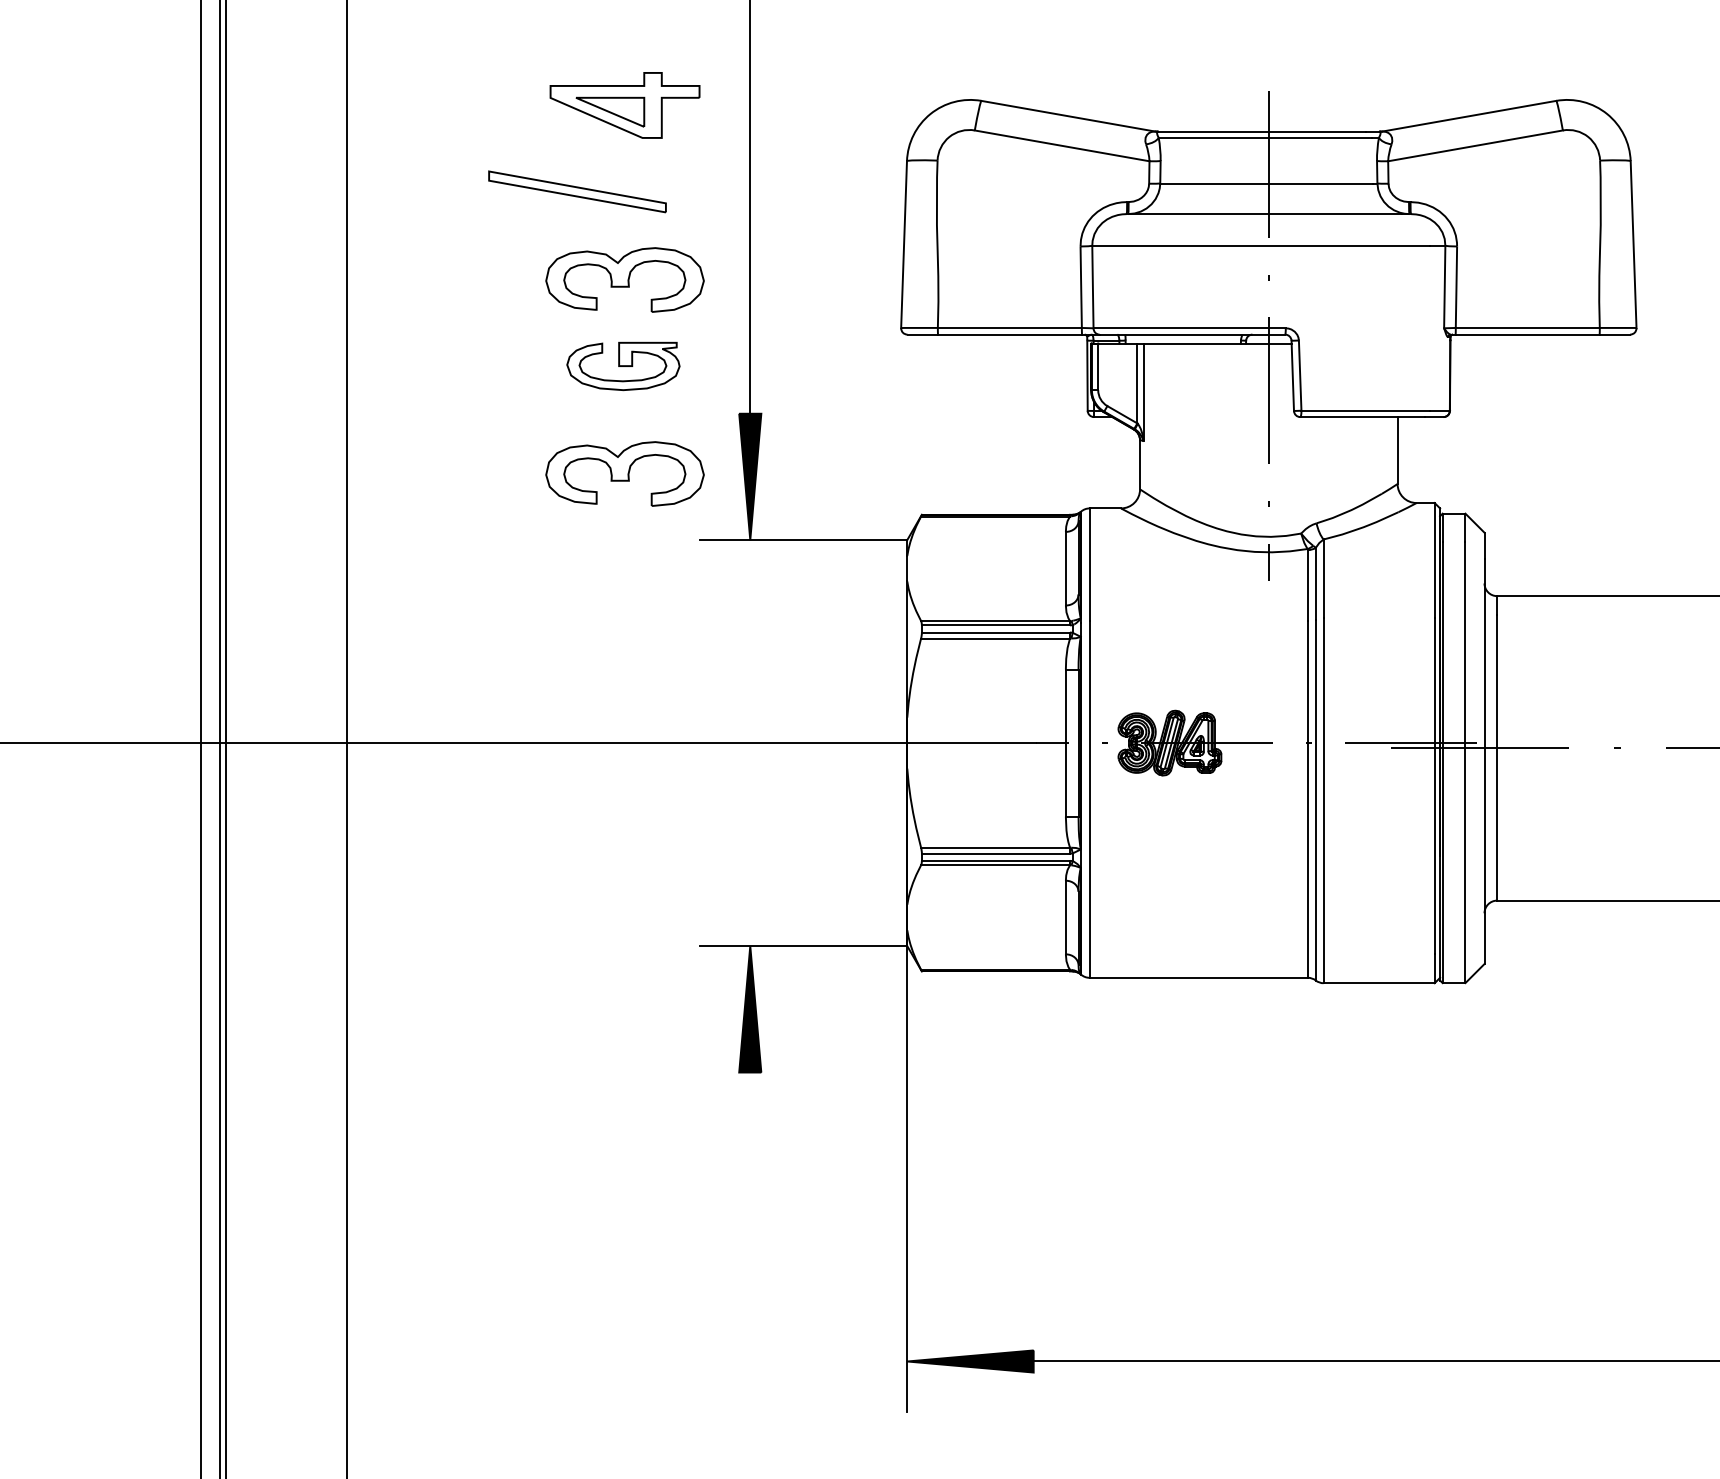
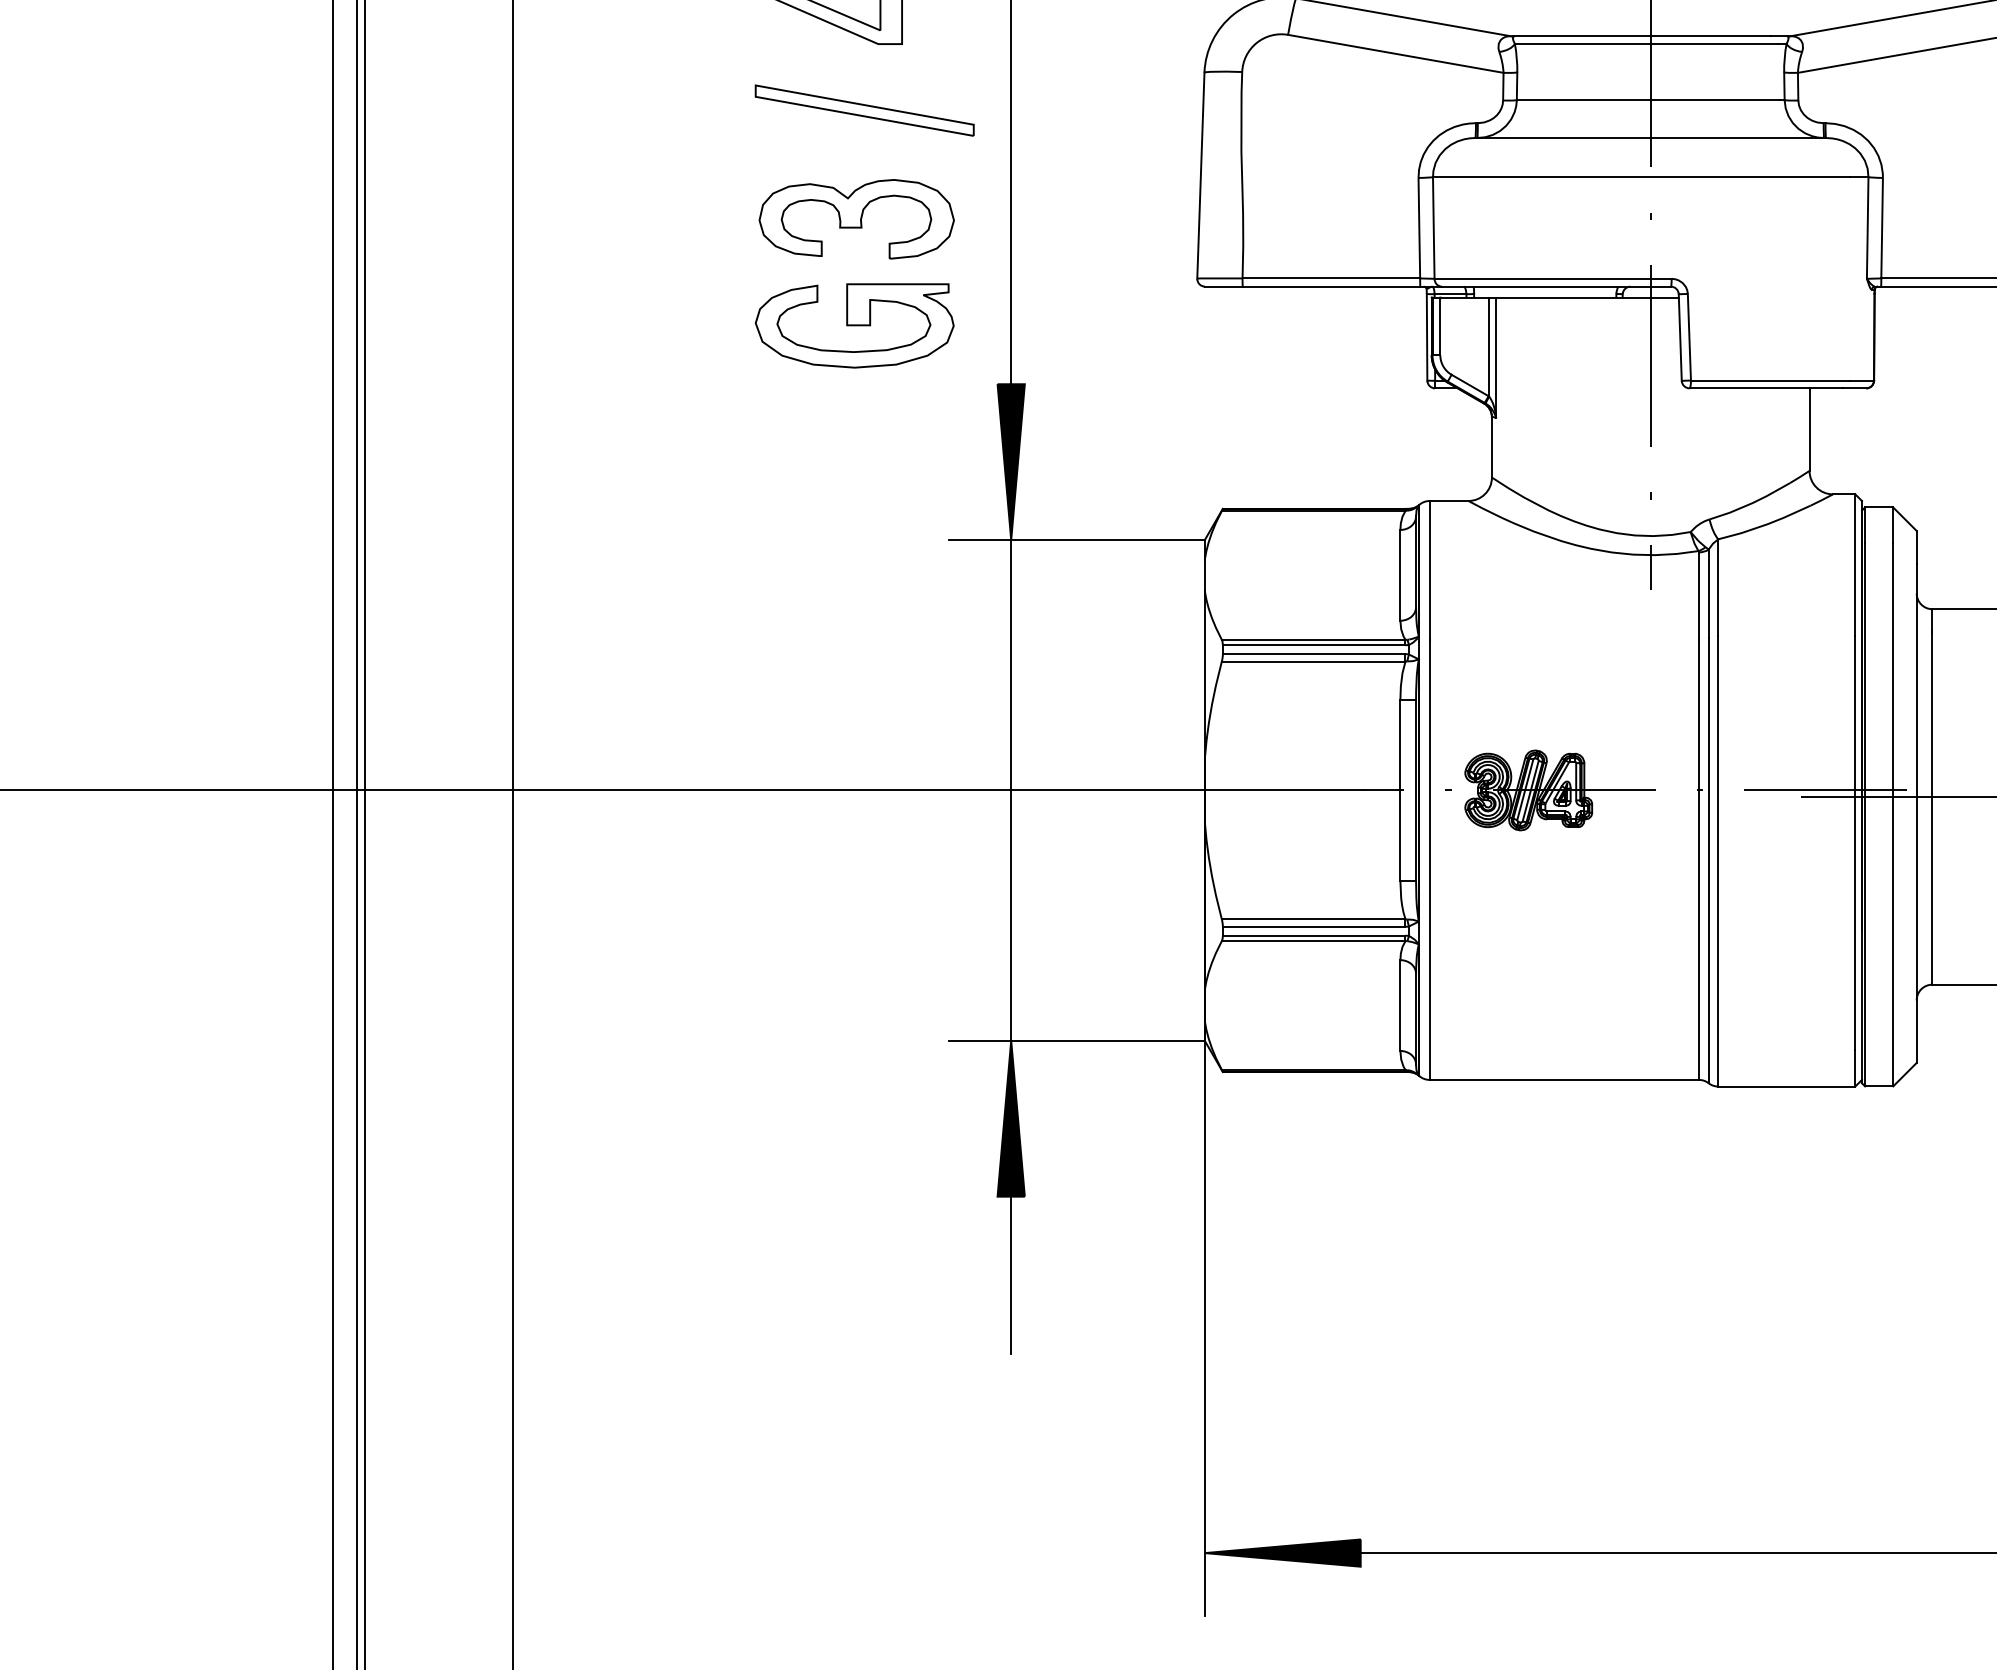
part: (577, 191) -> (864, 110), moved
part: (623, 366) -> (854, 325), size x1.43
part: (624, 473) -> (856, 457), removed
line: (750, 743) -> (1011, 790), added
line: (750, 1135) -> (1011, 1274), added

